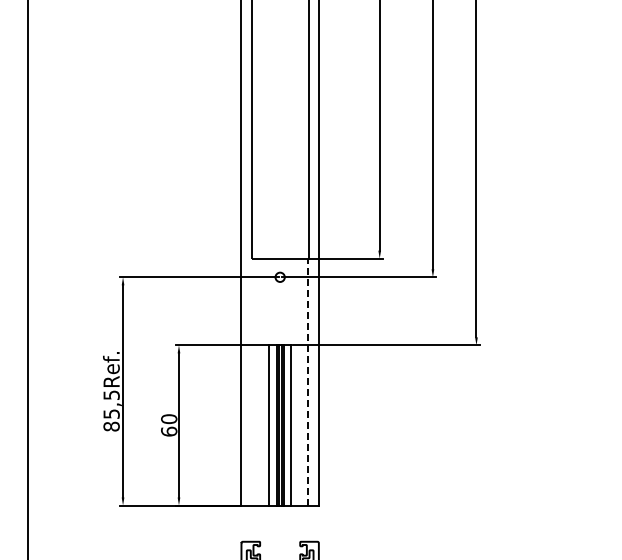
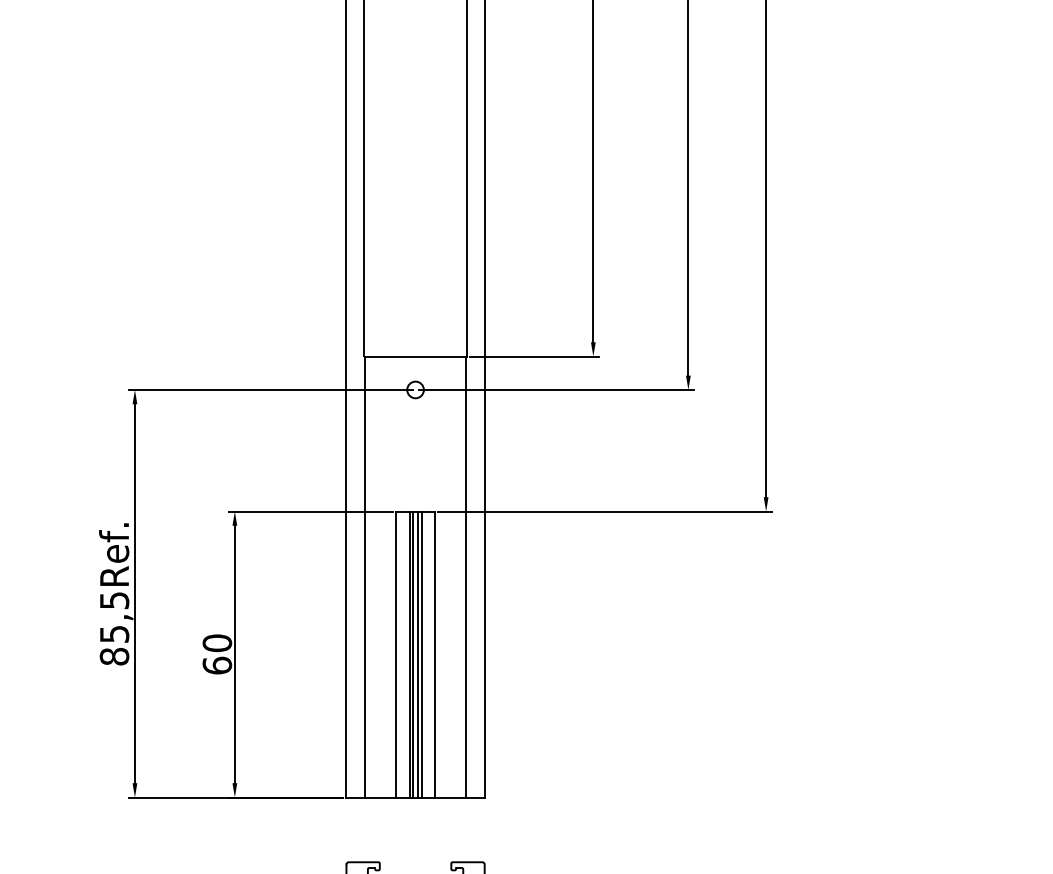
line: (251, 381) -> (364, 576), added
line: (308, 381) -> (466, 576), dashed -> solid

